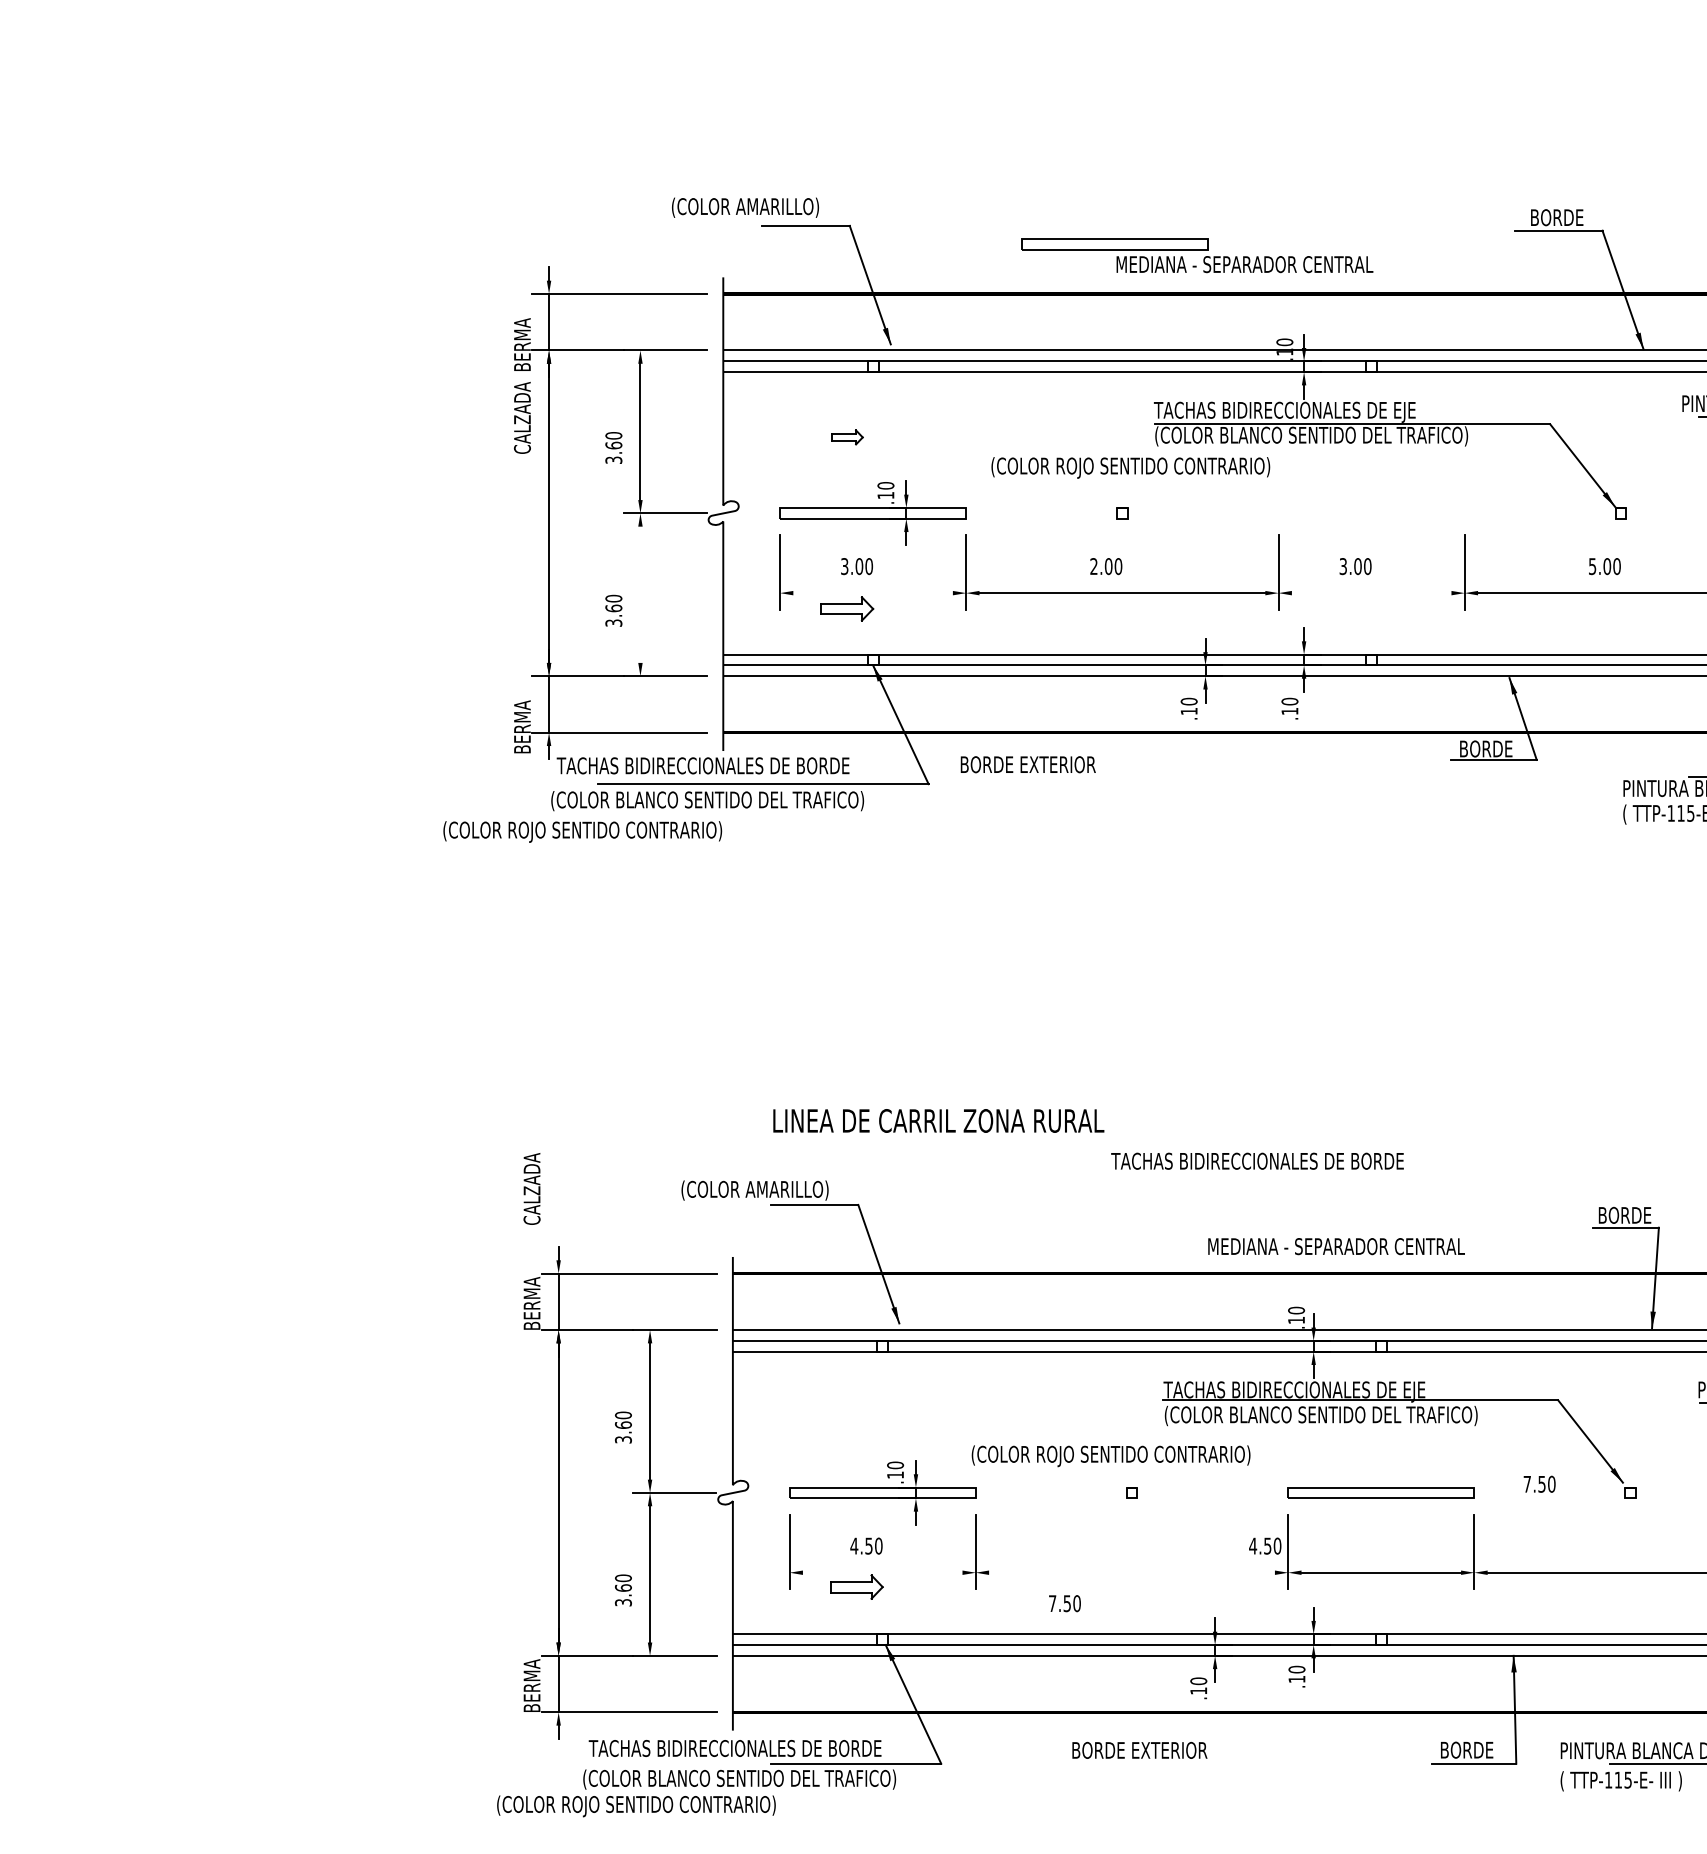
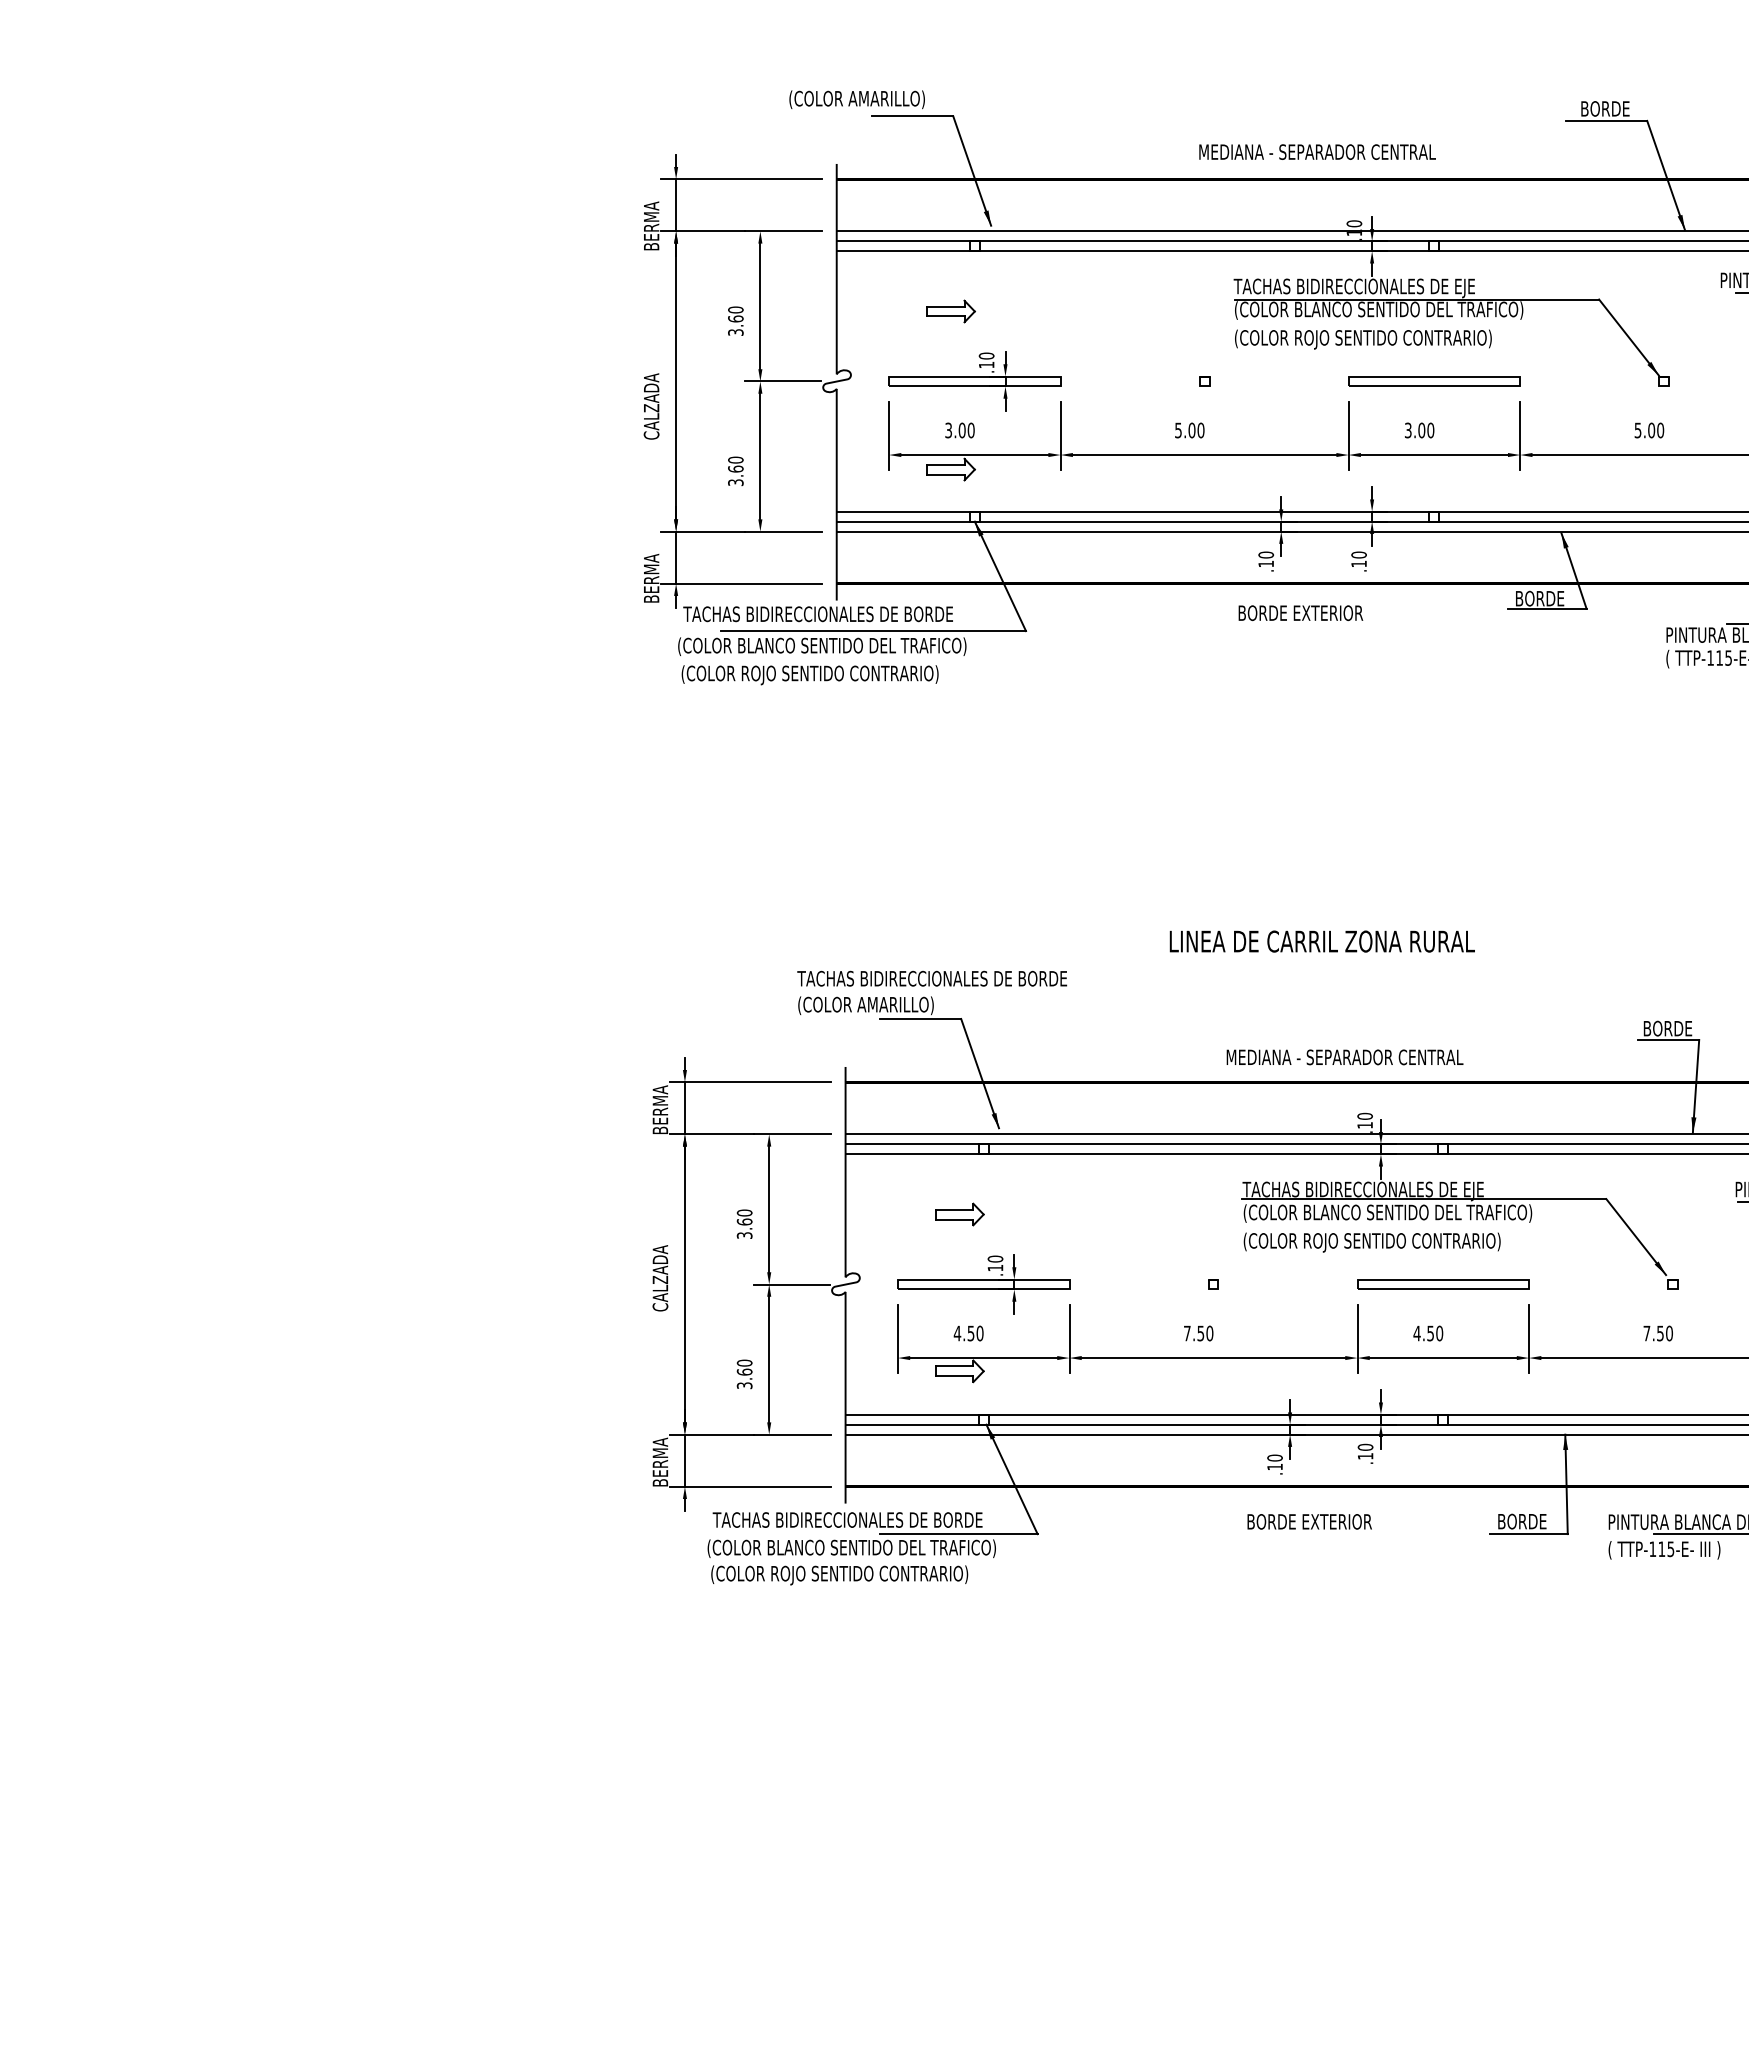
part: (1114, 244) -> (1434, 381), moved
text: (522, 417) -> (651, 406), moved
part: (846, 437) -> (950, 311), size x1.67
text: (1130, 467) -> (1363, 339), moved
text: (1094, 566) -> (1178, 430), 2.00 -> 5.00
line: (872, 593) -> (974, 455), added
line: (1370, 593) -> (1433, 455), added
line: (640, 594) -> (760, 456), added
text: (1027, 765) -> (1300, 613), moved
text: (582, 832) -> (809, 675), moved
text: (937, 1120) -> (1321, 941), moved
text: (1257, 1161) -> (932, 978), moved
text: (532, 1189) -> (660, 1278), moved
text: (1335, 1246) -> (1344, 1057), moved
part: (856, 1417) -> (959, 1214), added
text: (1110, 1456) -> (1371, 1242), moved
text: (1538, 1484) -> (1657, 1333), moved
text: (1265, 1546) -> (1428, 1333), moved
line: (882, 1573) -> (983, 1358), added
line: (1132, 1573) -> (1213, 1358), added
text: (1064, 1603) -> (1198, 1333), moved
text: (1139, 1750) -> (1309, 1521), moved
text: (636, 1806) -> (839, 1575), moved

